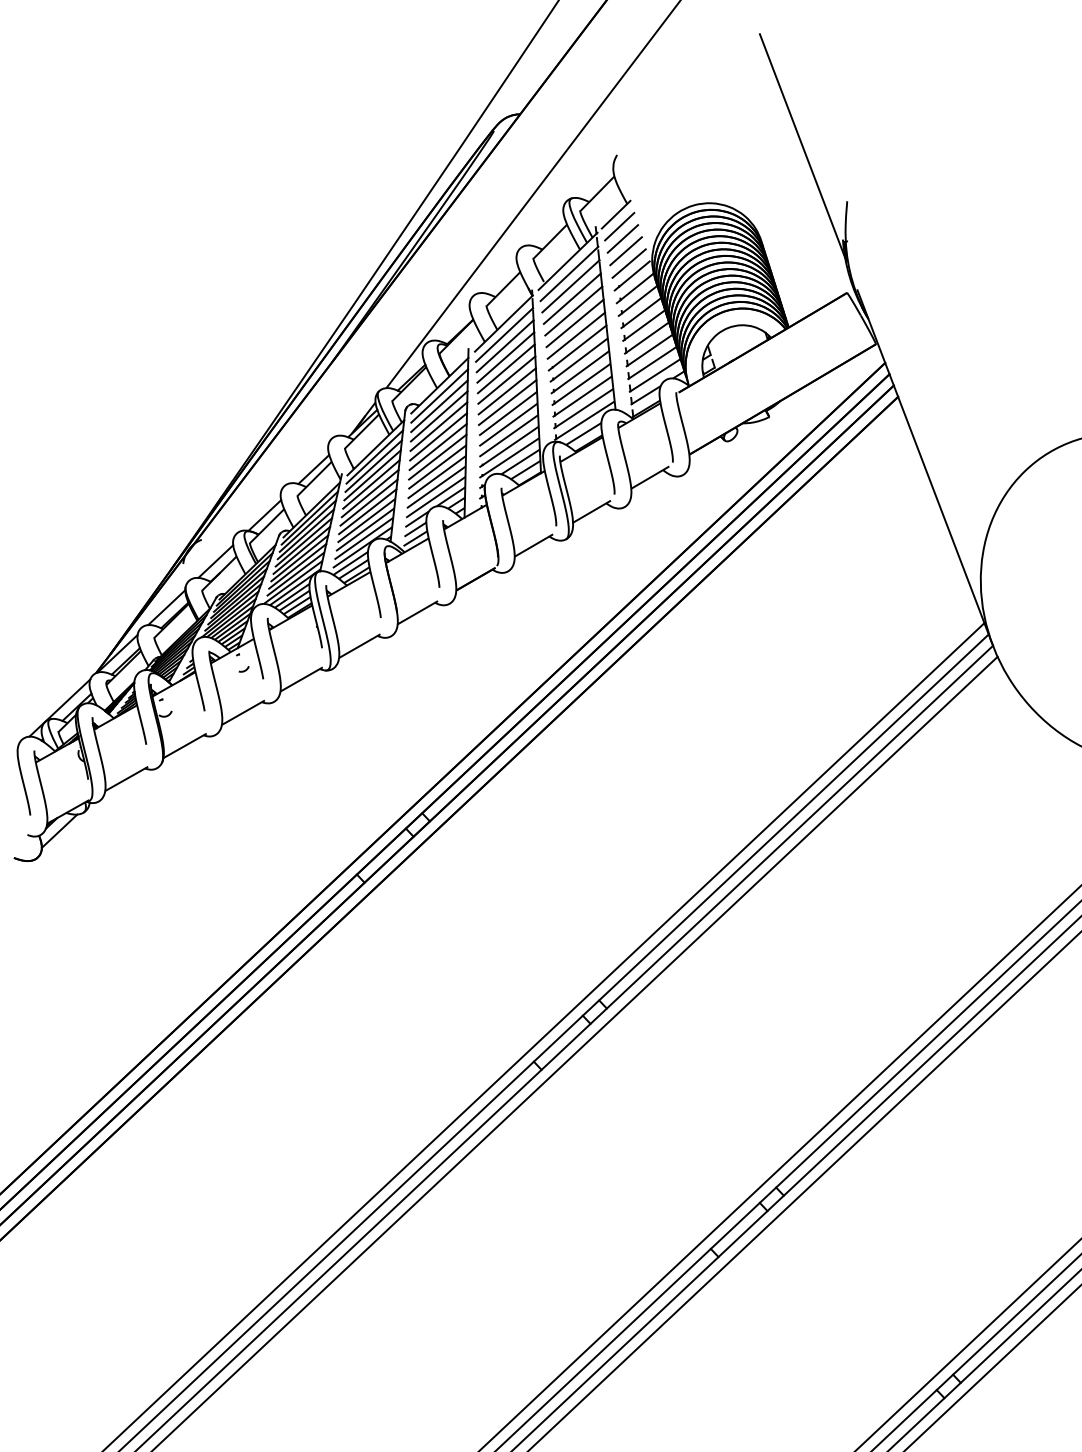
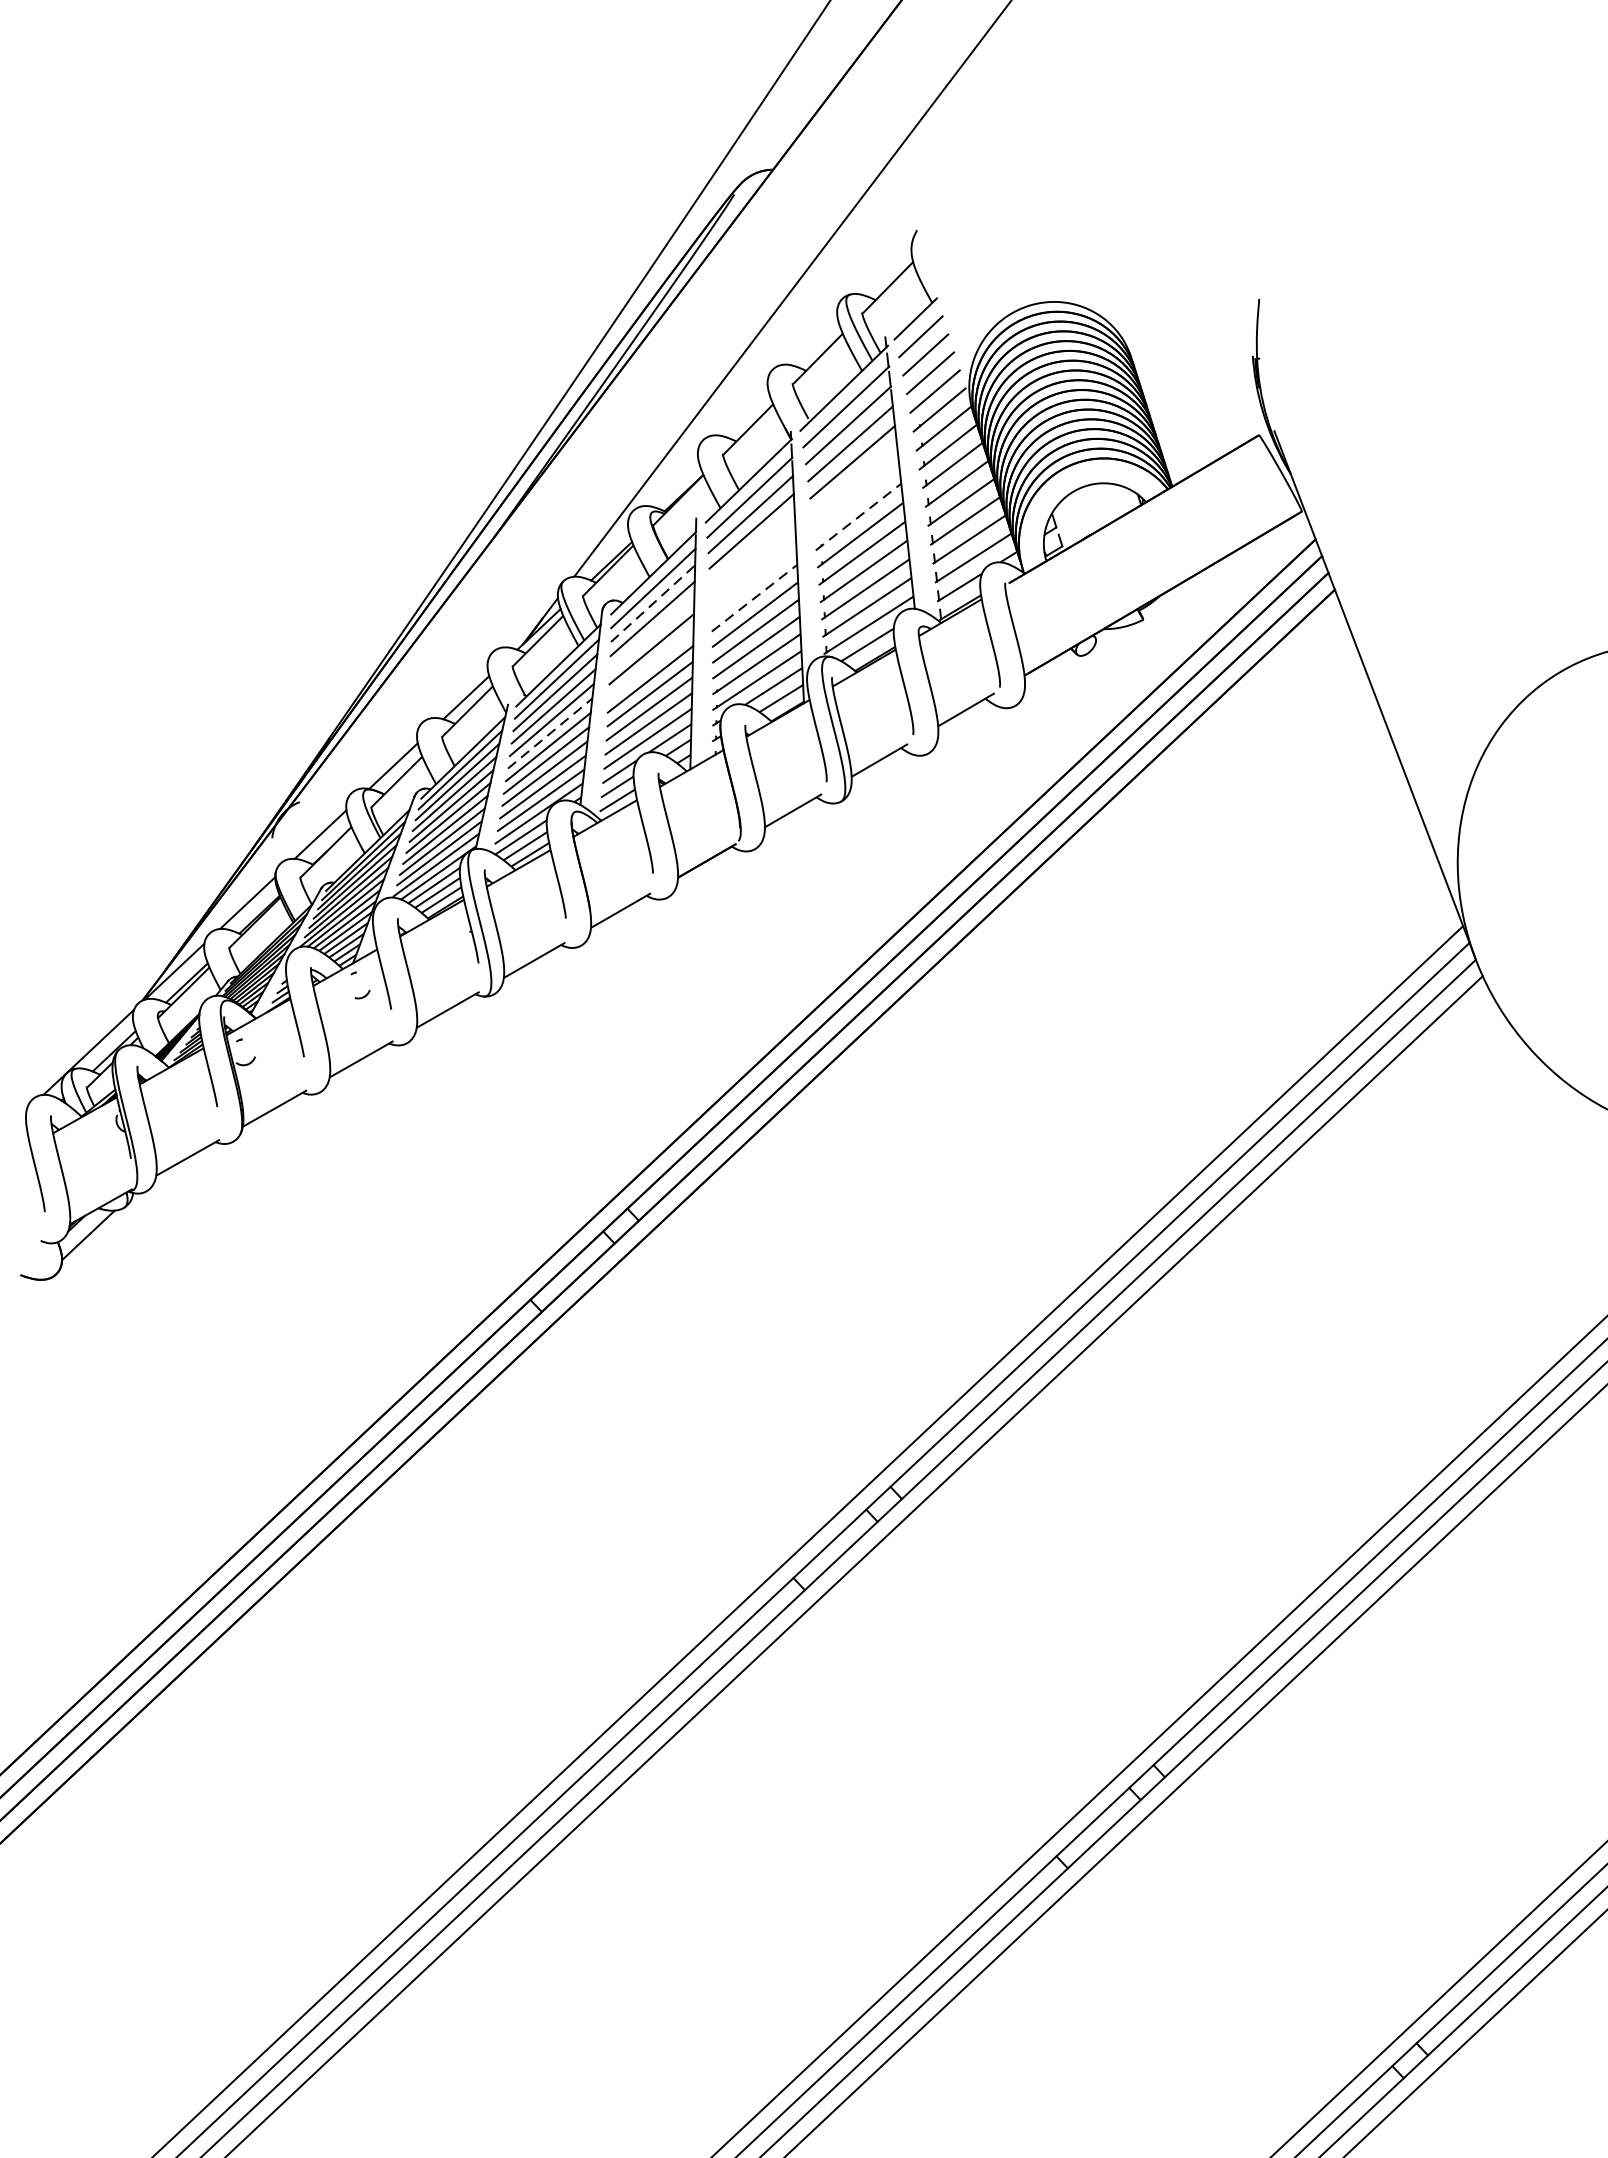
line: (802, 146) -> (1192, 217), removed
line: (574, 323) -> (853, 480), removed
line: (576, 335) -> (856, 498), removed
line: (578, 347) -> (859, 516), solid -> dashed
line: (505, 368) -> (751, 547), removed
line: (506, 379) -> (752, 563), removed
line: (506, 391) -> (752, 581), removed
line: (508, 402) -> (755, 598), solid -> dashed
line: (439, 405) -> (653, 602), solid -> dashed
line: (438, 426) -> (651, 633), removed
line: (437, 447) -> (650, 665), removed
line: (370, 493) -> (550, 733), solid -> dashed

